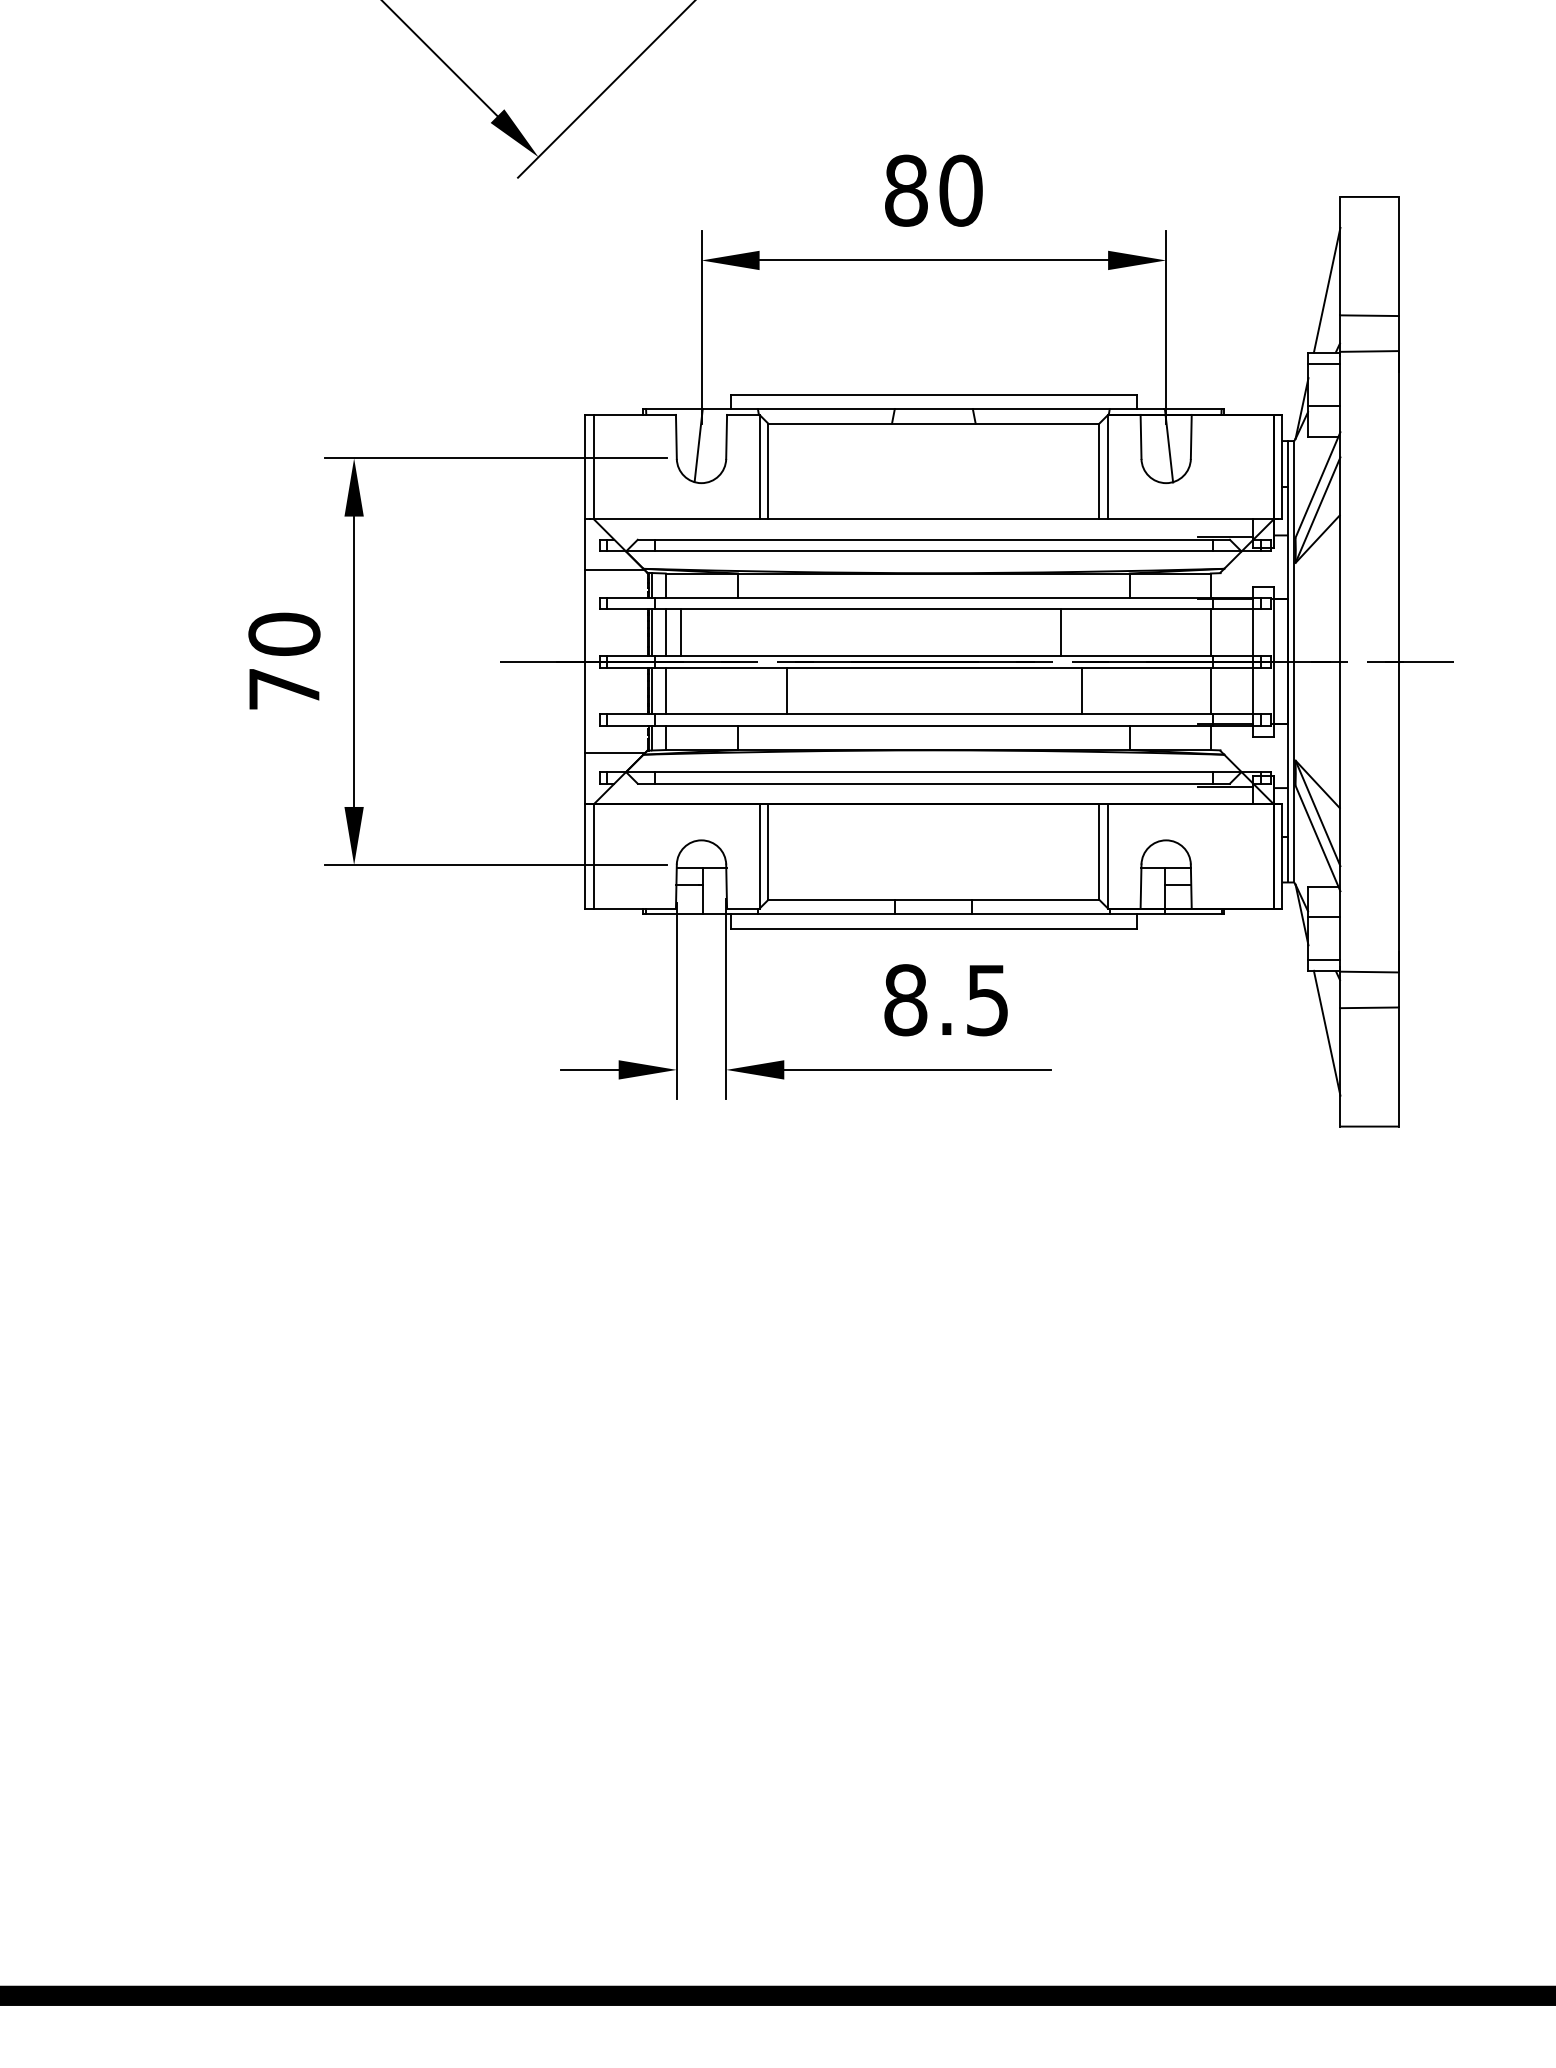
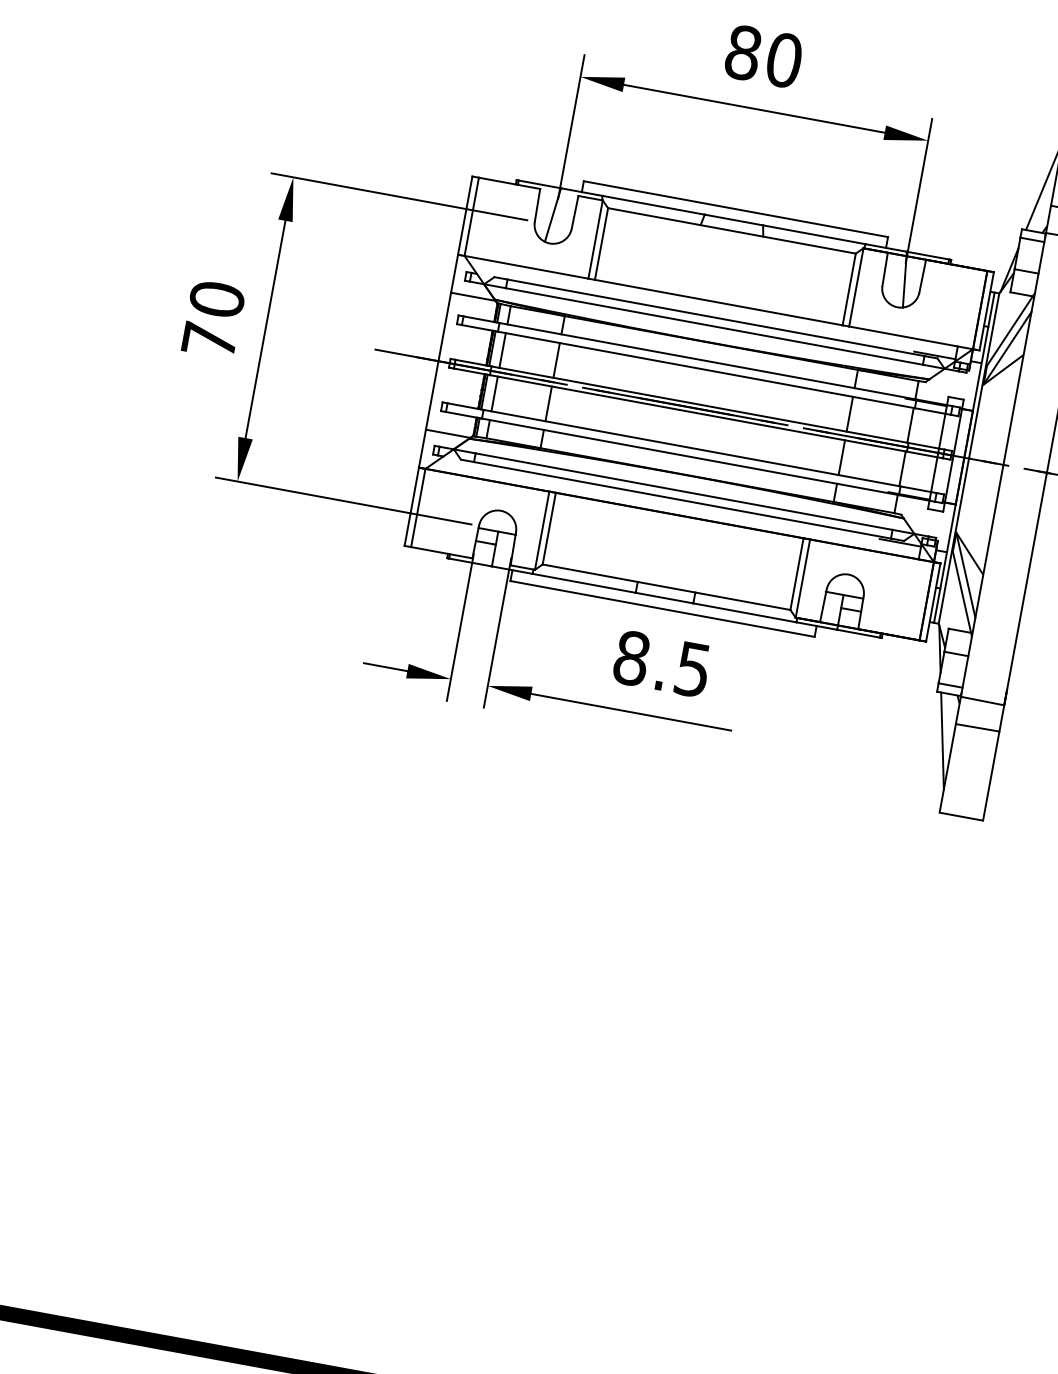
line: (680, 632) -> (556, 360), moved
line: (1060, 632) -> (849, 414), moved
line: (786, 690) -> (548, 403), moved
line: (1081, 690) -> (841, 457), moved

